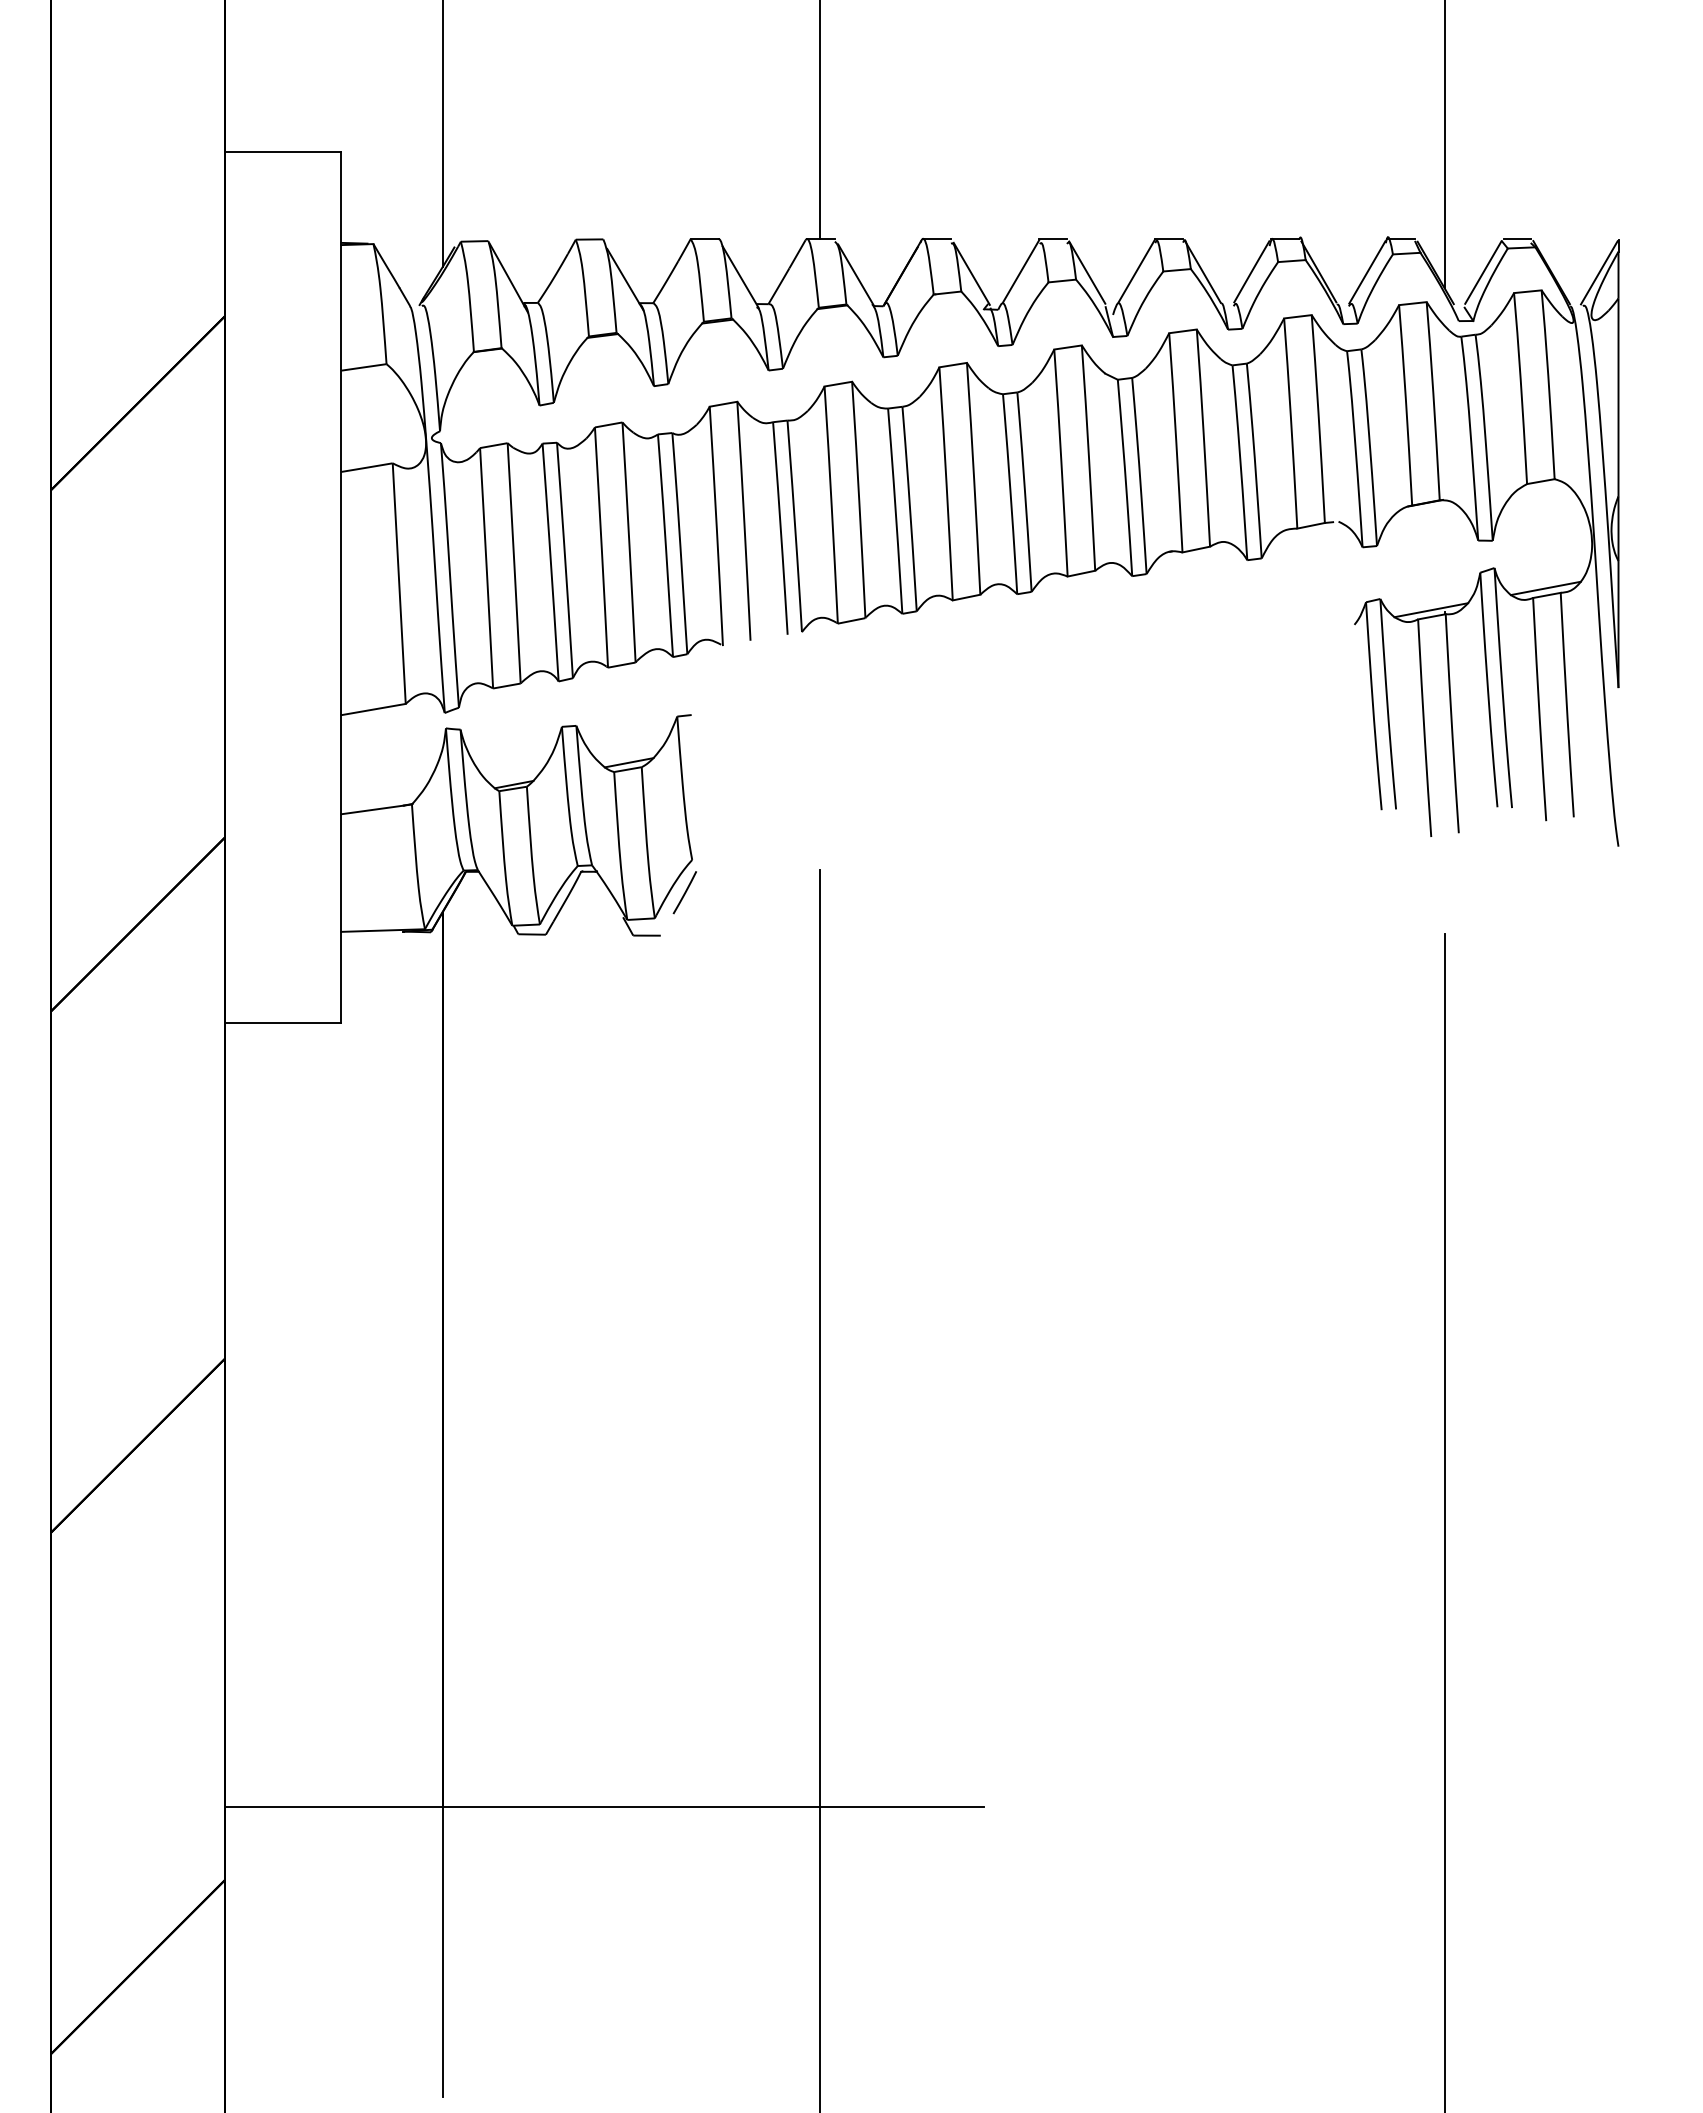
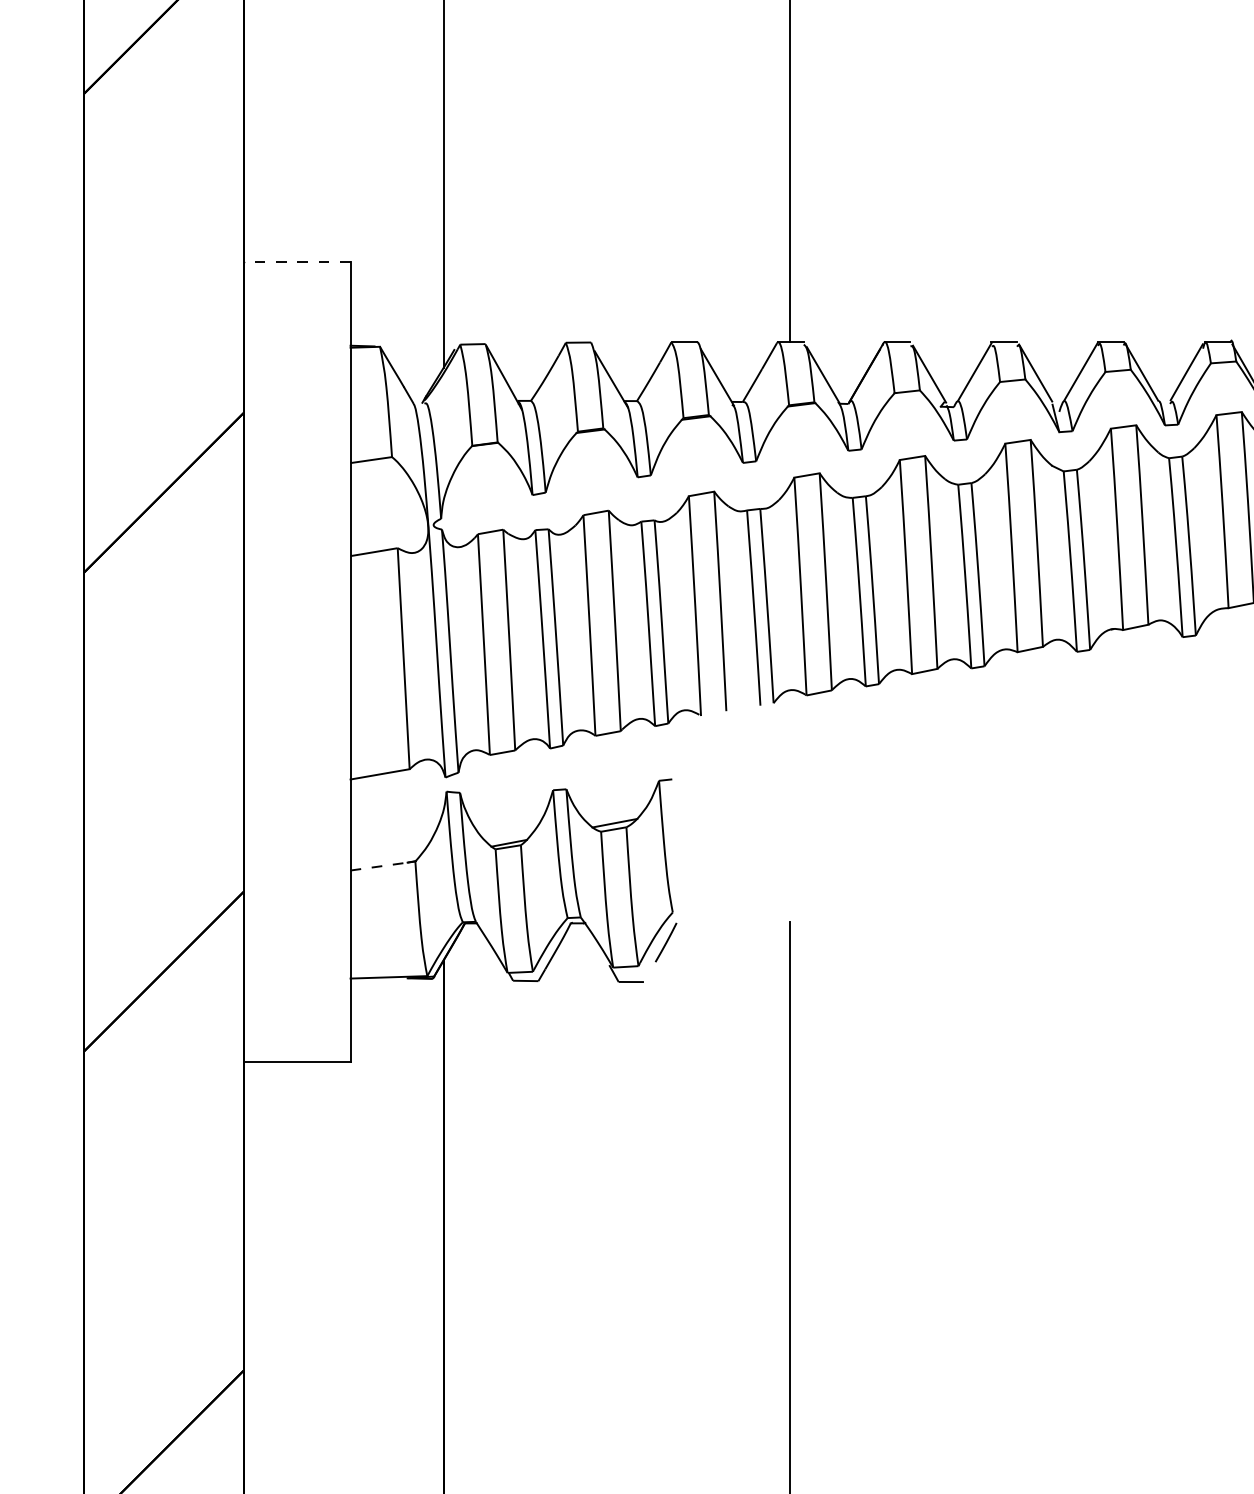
line: (282, 152) -> (296, 262), solid -> dashed
line: (372, 809) -> (379, 866), solid -> dashed

